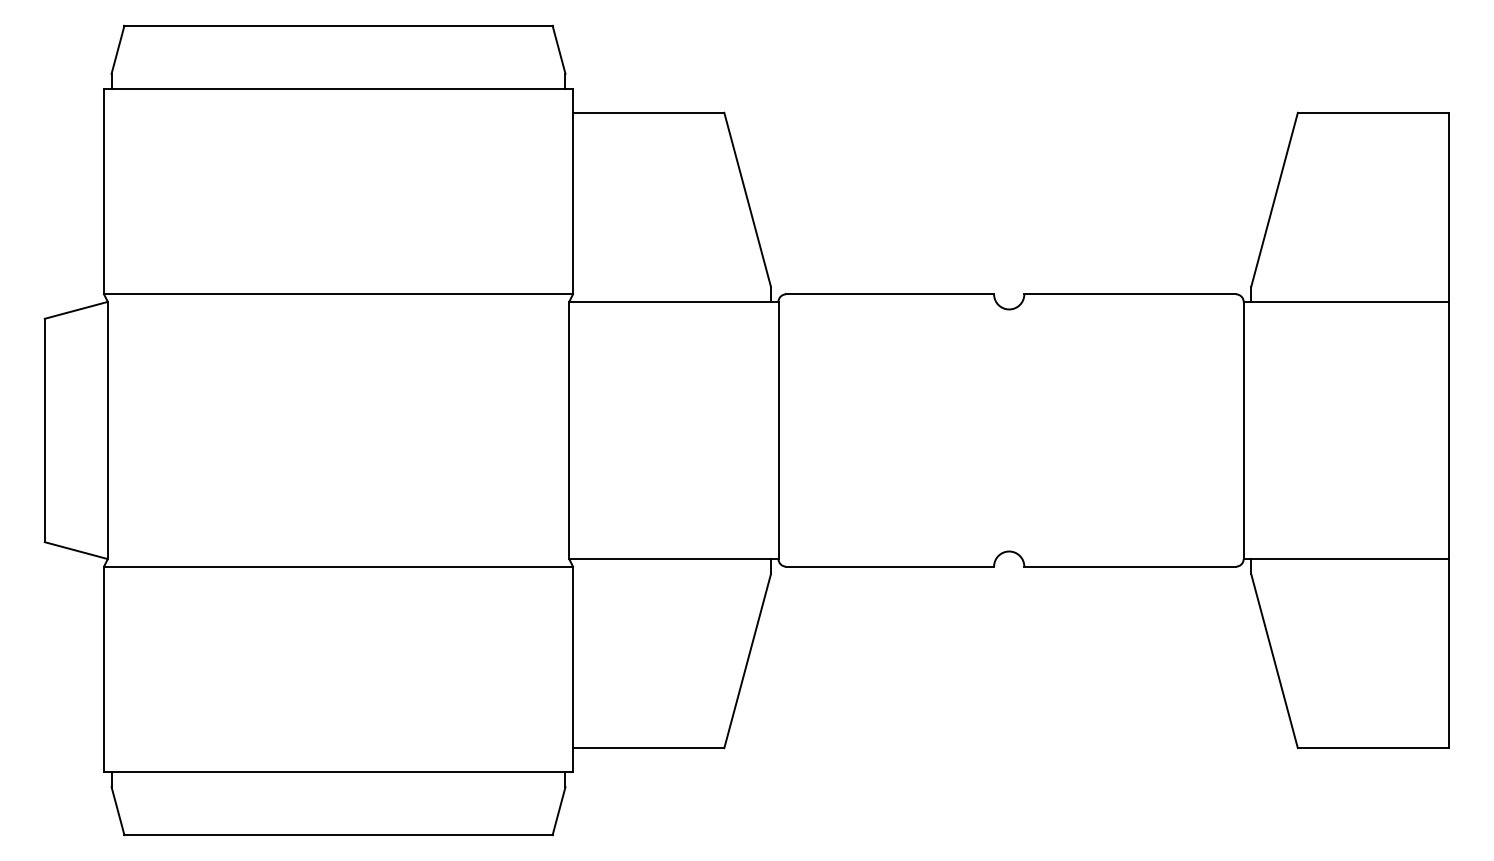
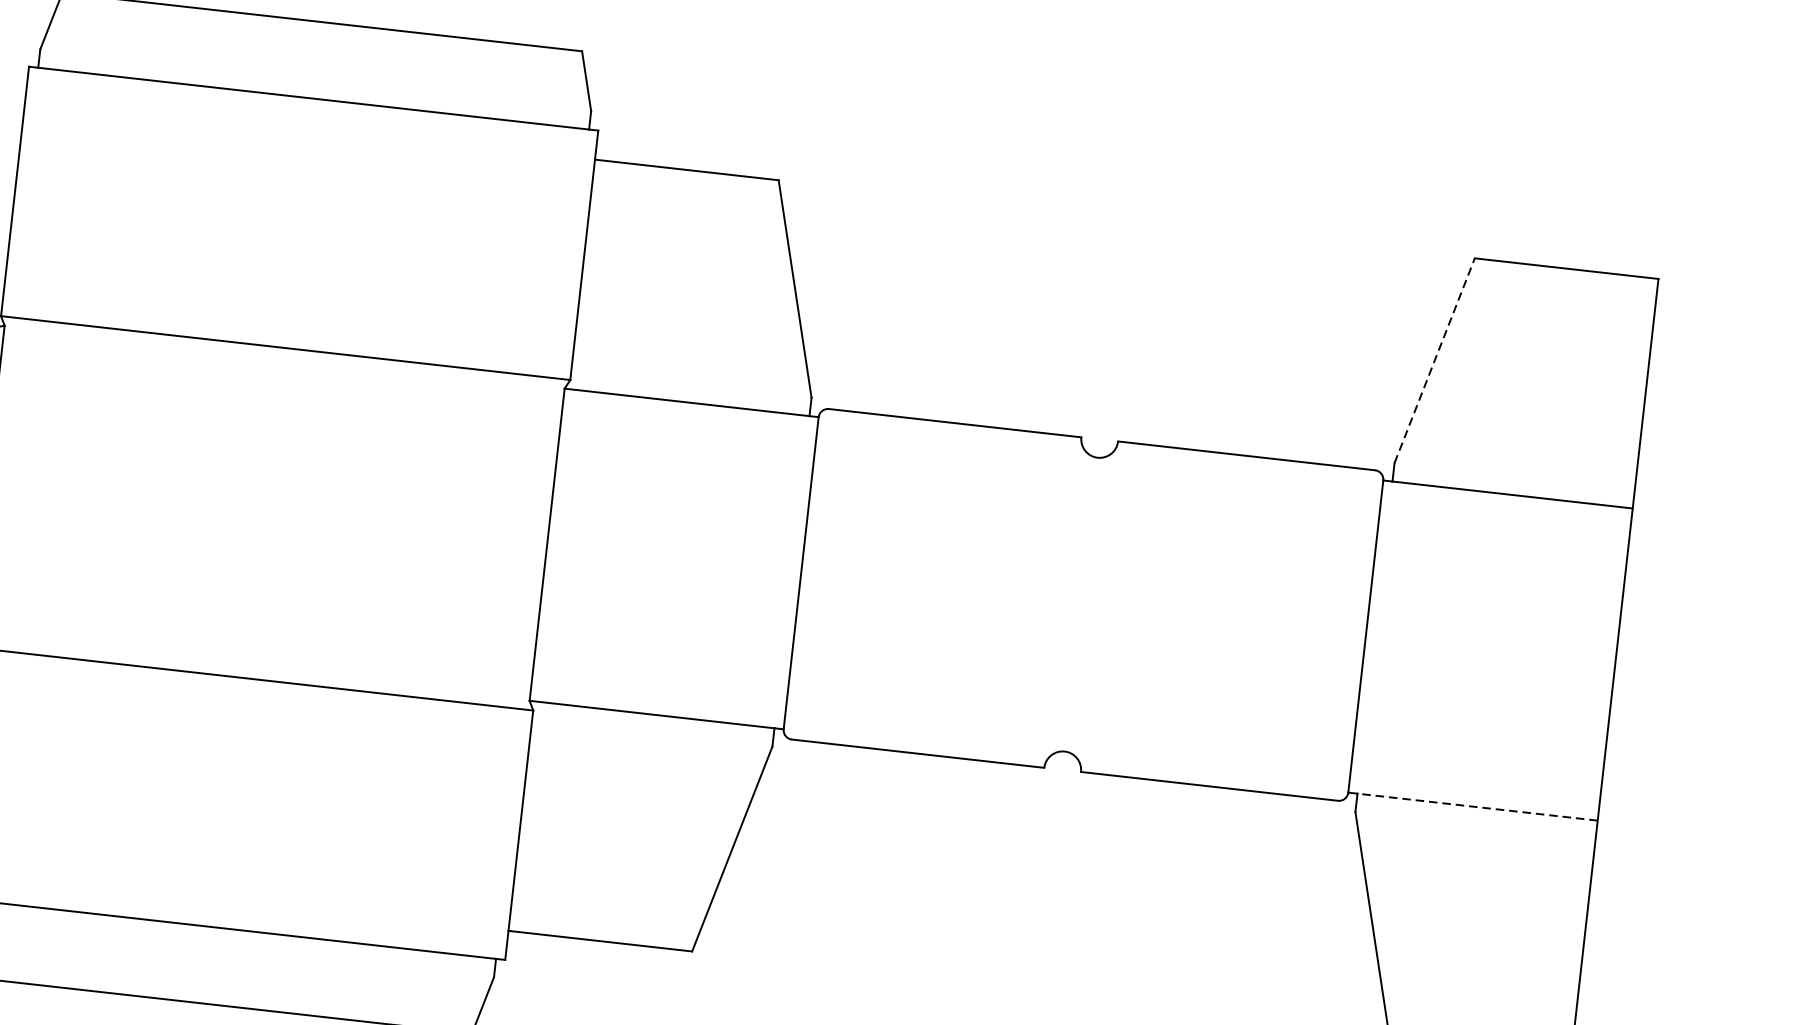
line: (1274, 199) -> (1434, 360), solid -> dashed
line: (1350, 559) -> (1477, 807), solid -> dashed

